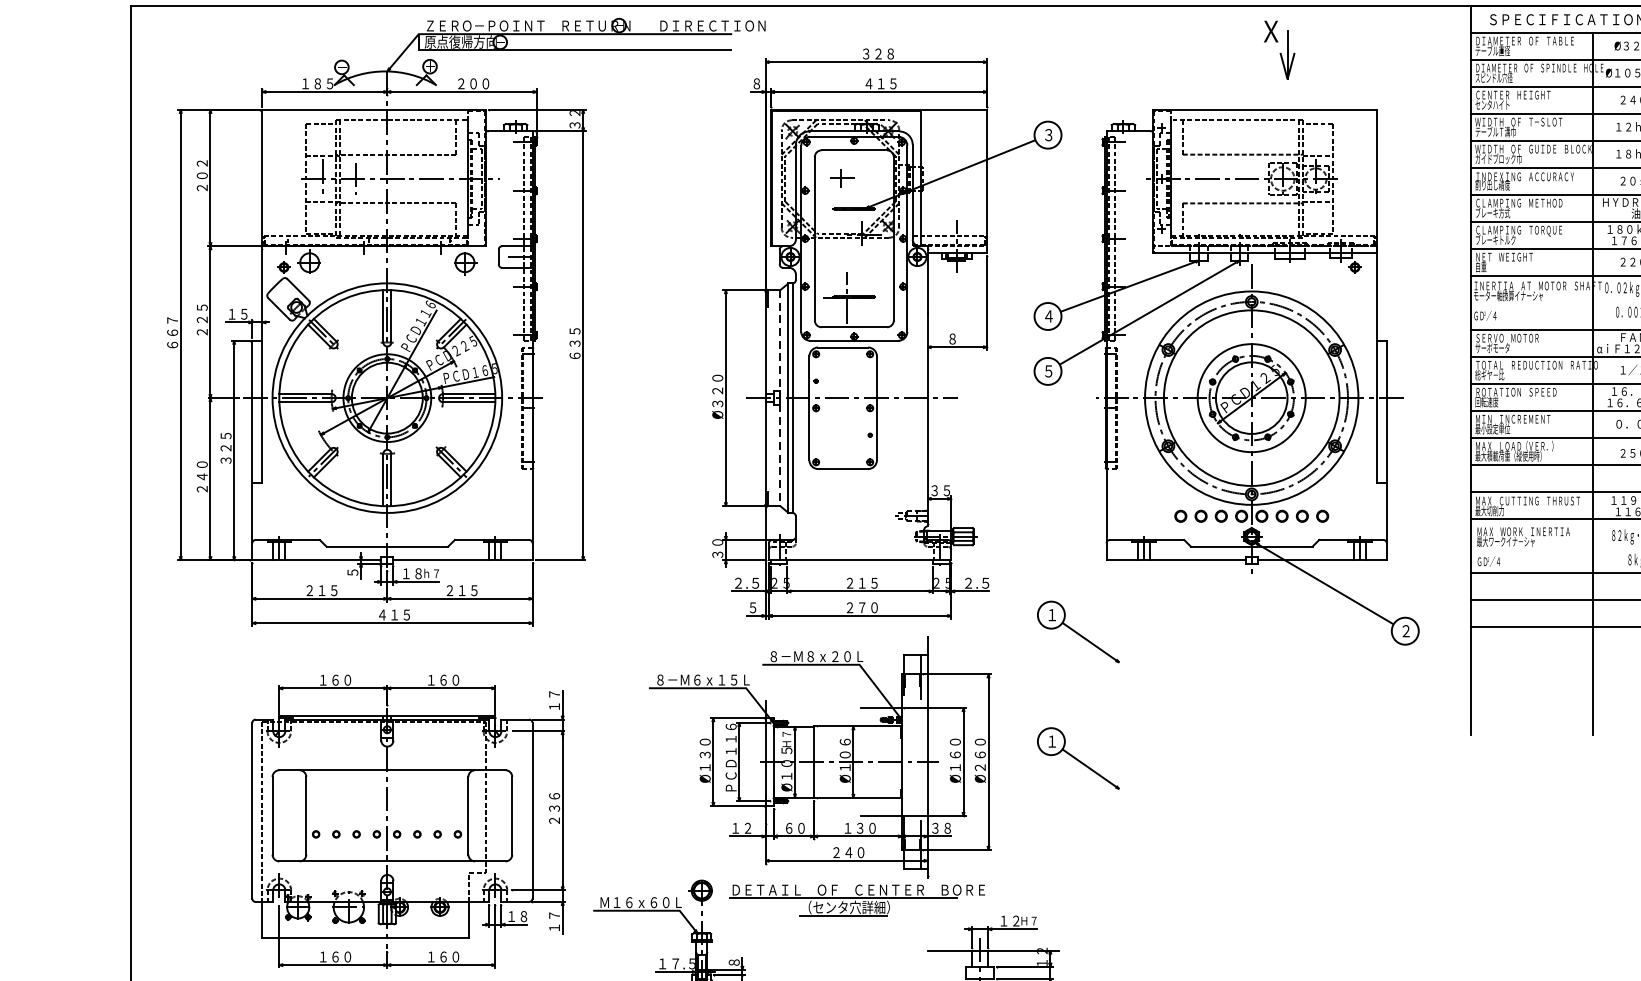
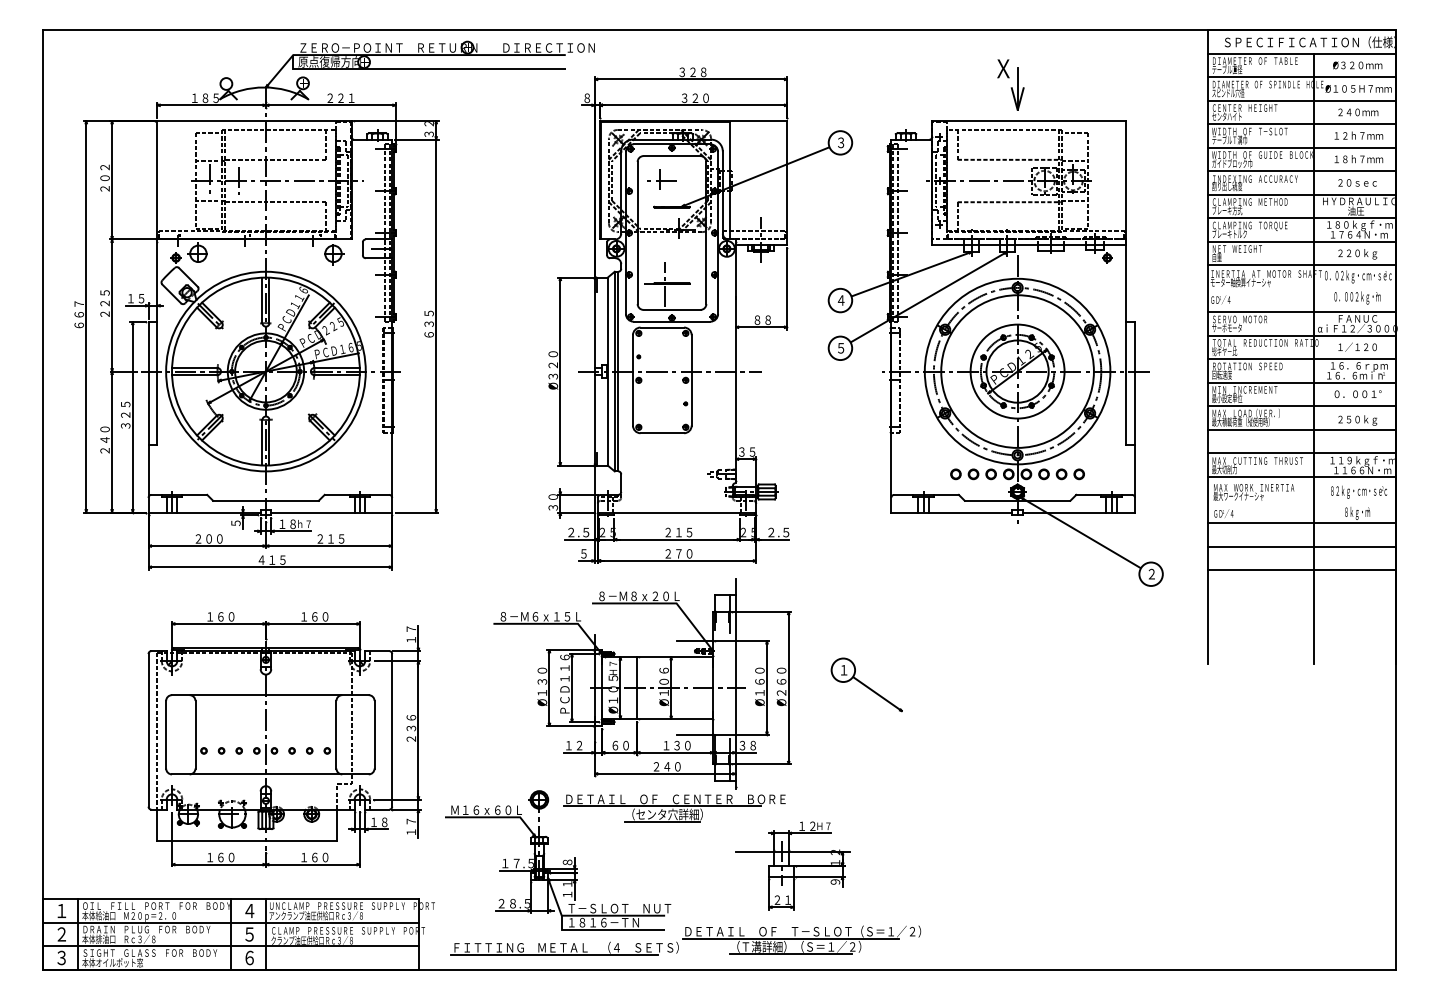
part: (1279, 49) -> (1010, 84), moved
text: (479, 84) -> (346, 98), ２００ -> ２２１
text: (880, 84) -> (694, 98), ４１５ -> ３２０
part: (842, 177) -> (661, 179), size x1.43
text: (964, 338) -> (767, 319), ８ -> ８８
line: (780, 398) -> (607, 371), dashed -> solid
text: (328, 590) -> (214, 538), ２１５ -> ２００
part: (1077, 631) -> (866, 574), removed

